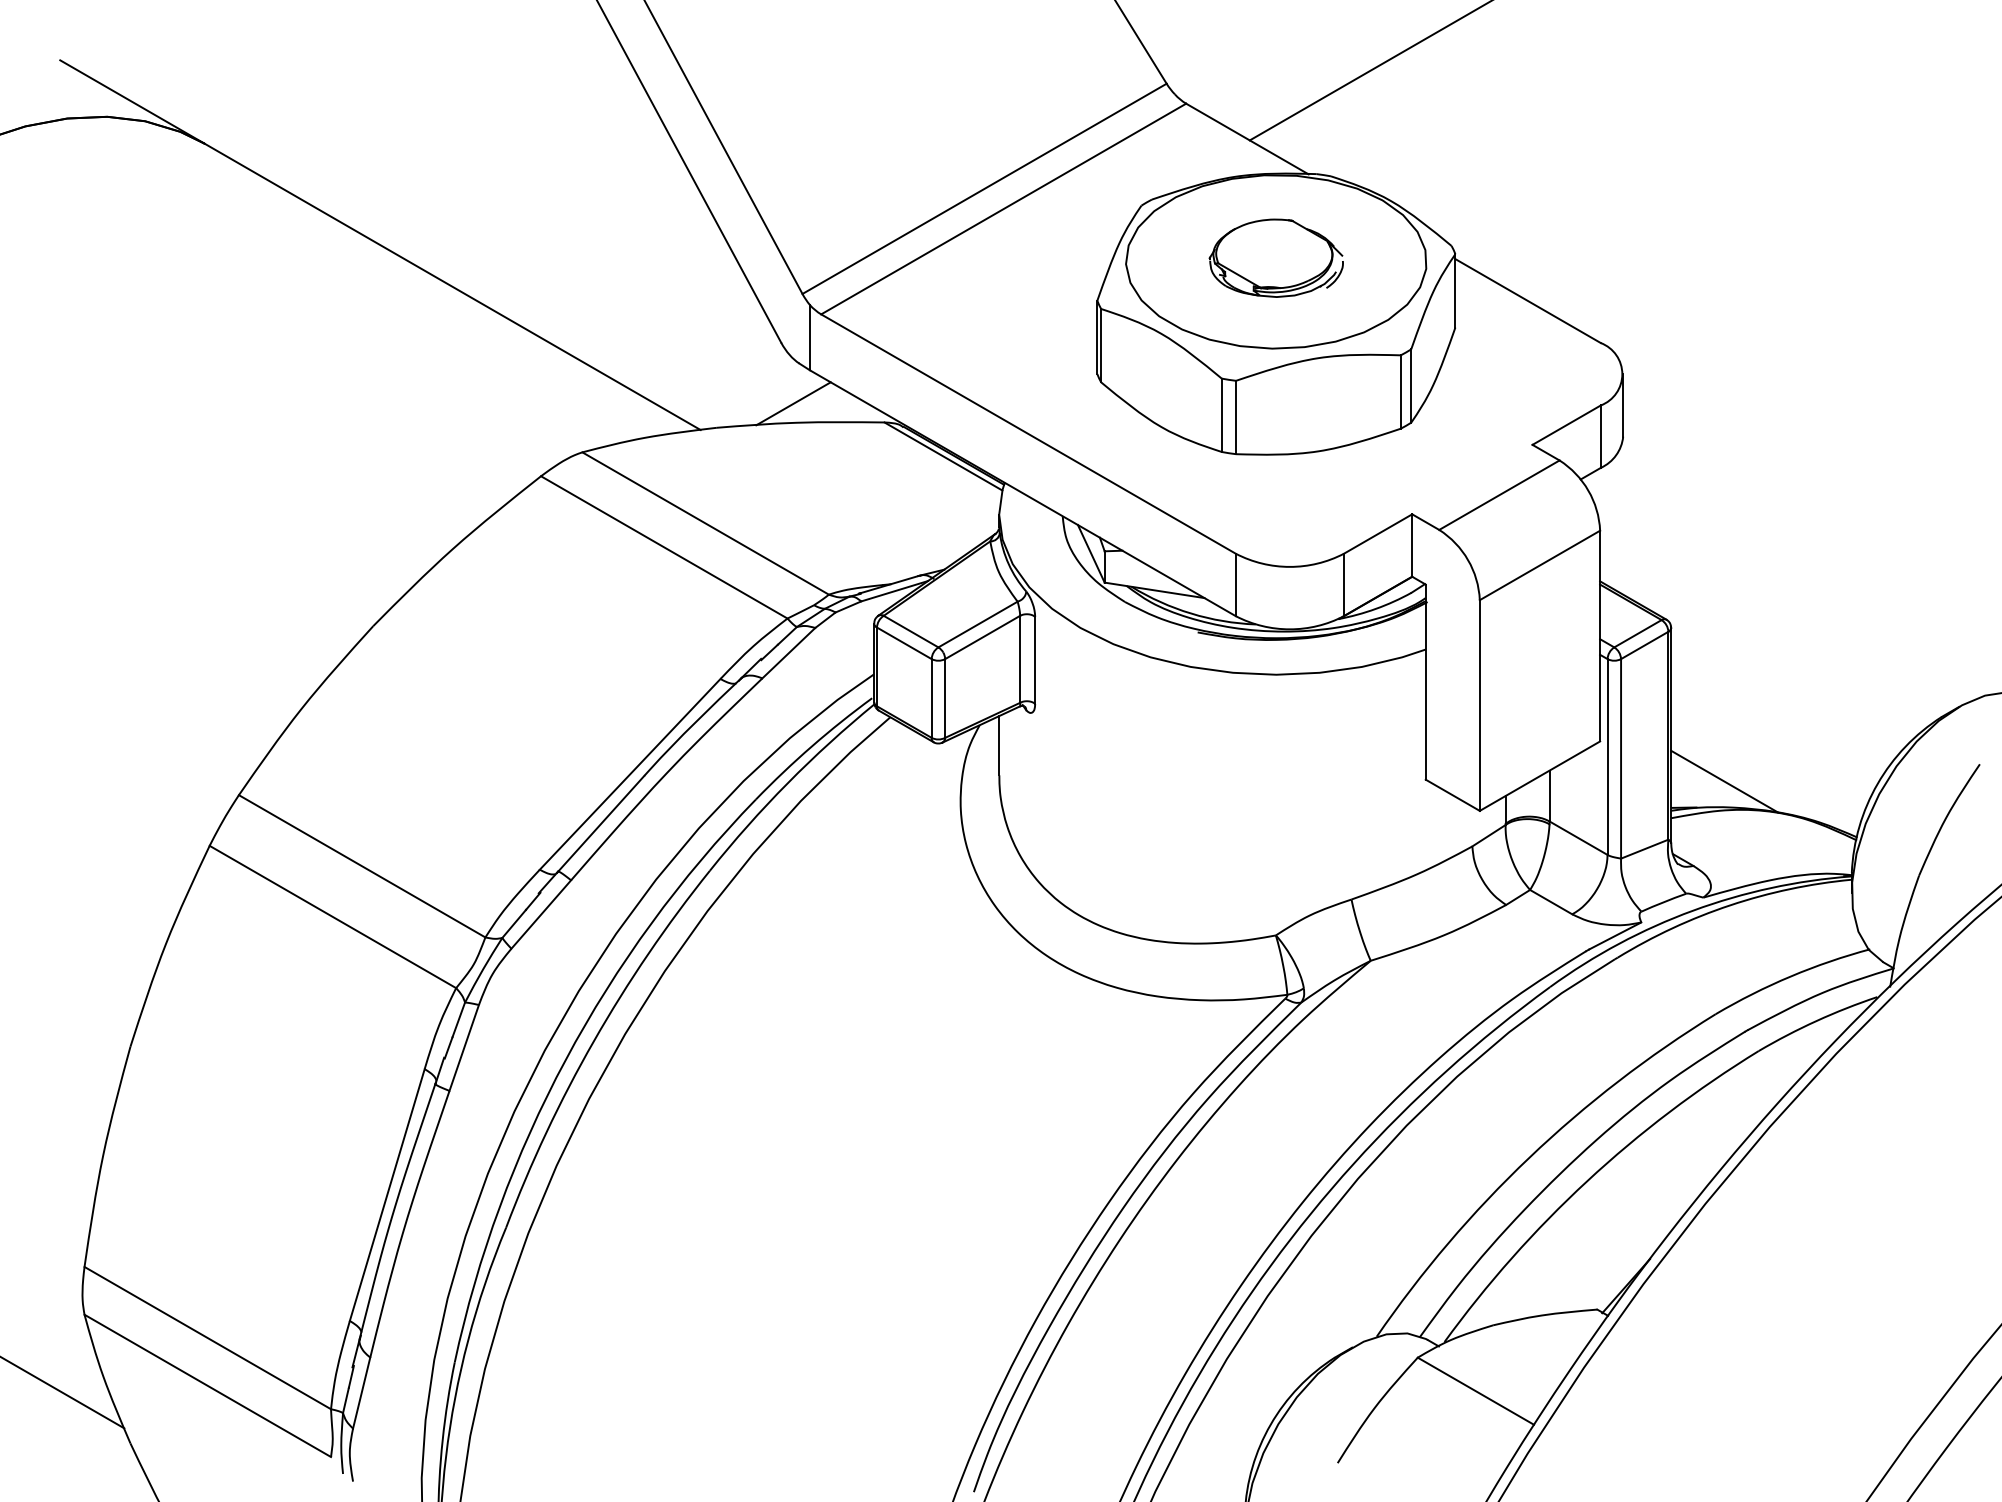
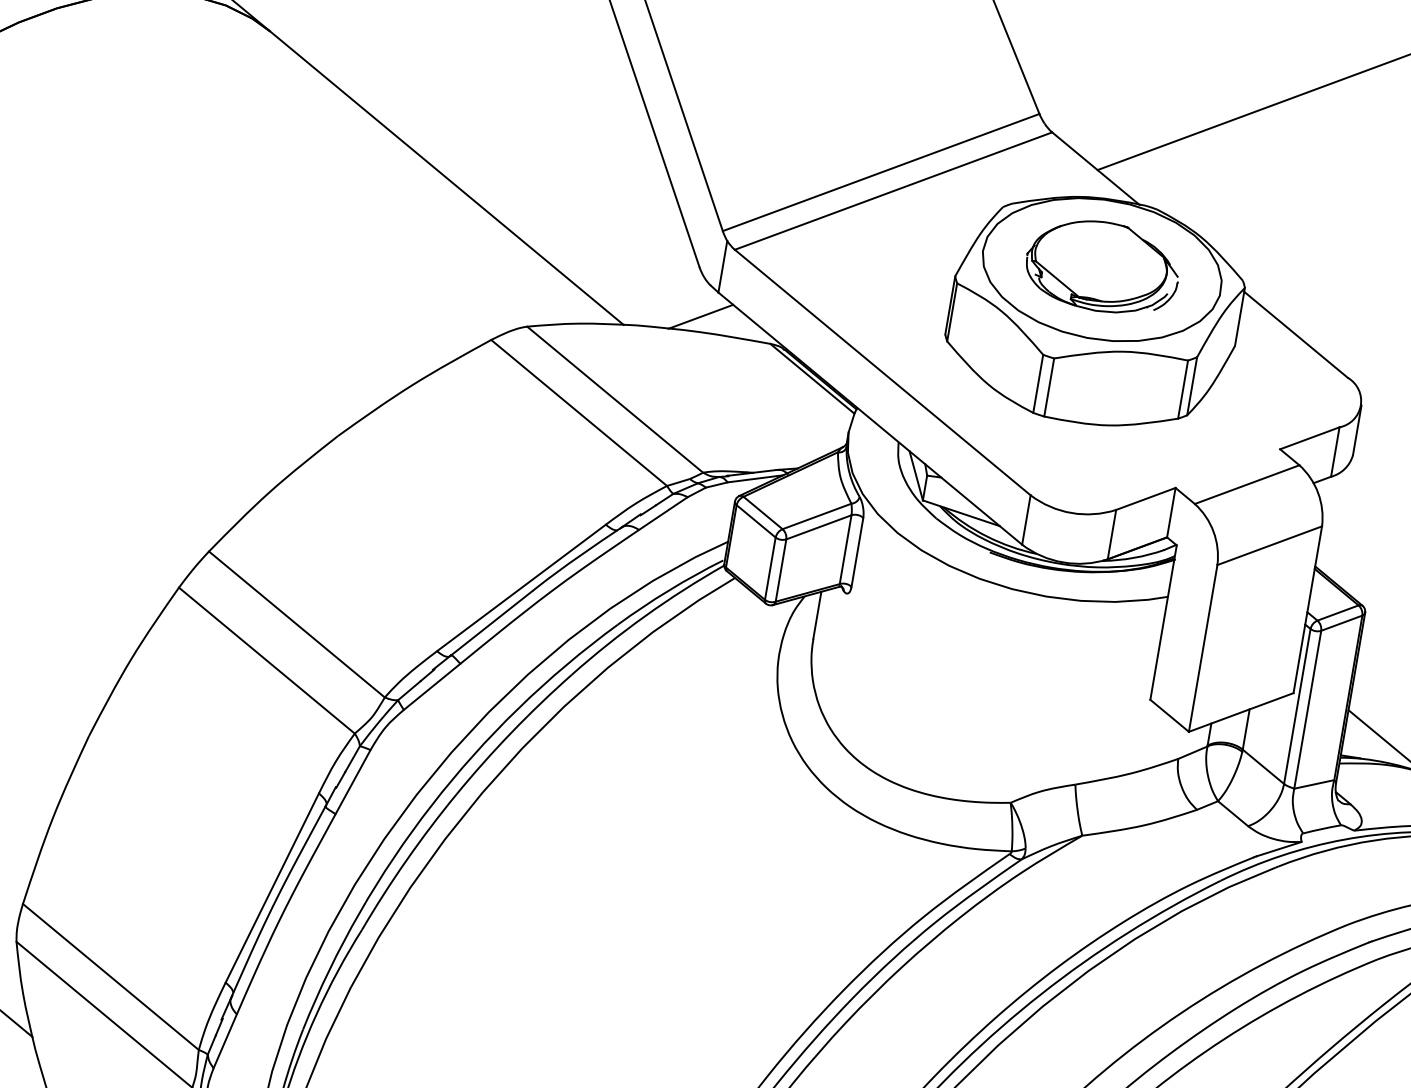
part: (1276, 258) -> (1102, 267), size x1.43

